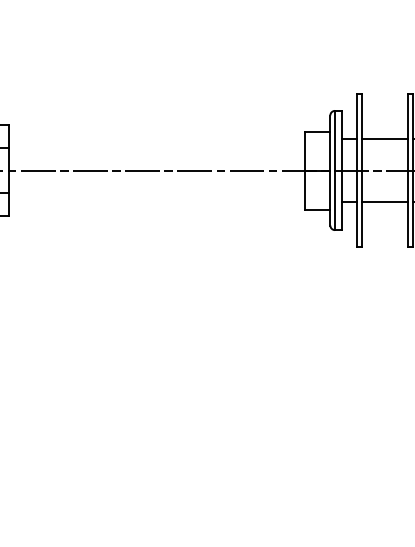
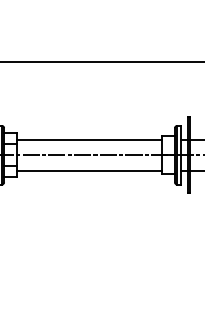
line: (156, 138) -> (89, 139), added
line: (156, 201) -> (89, 170), added

